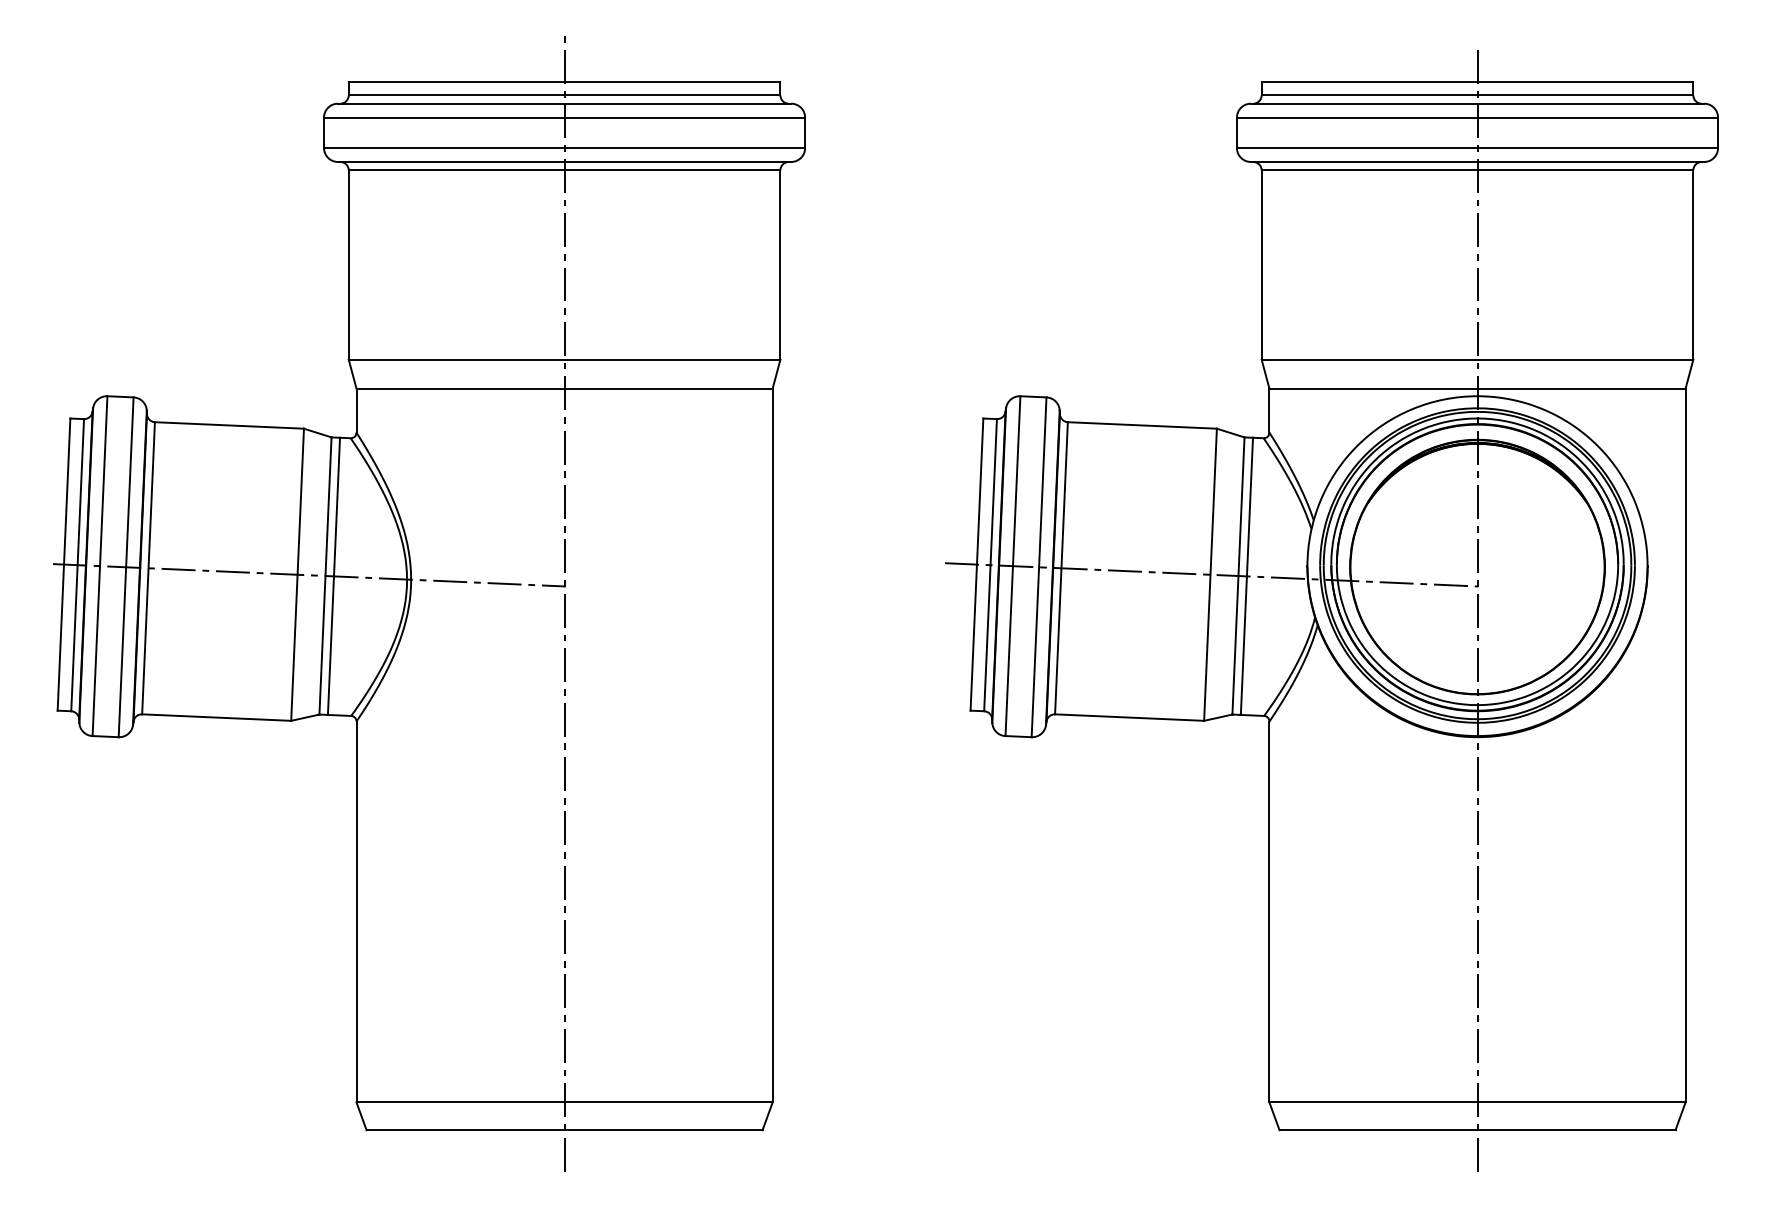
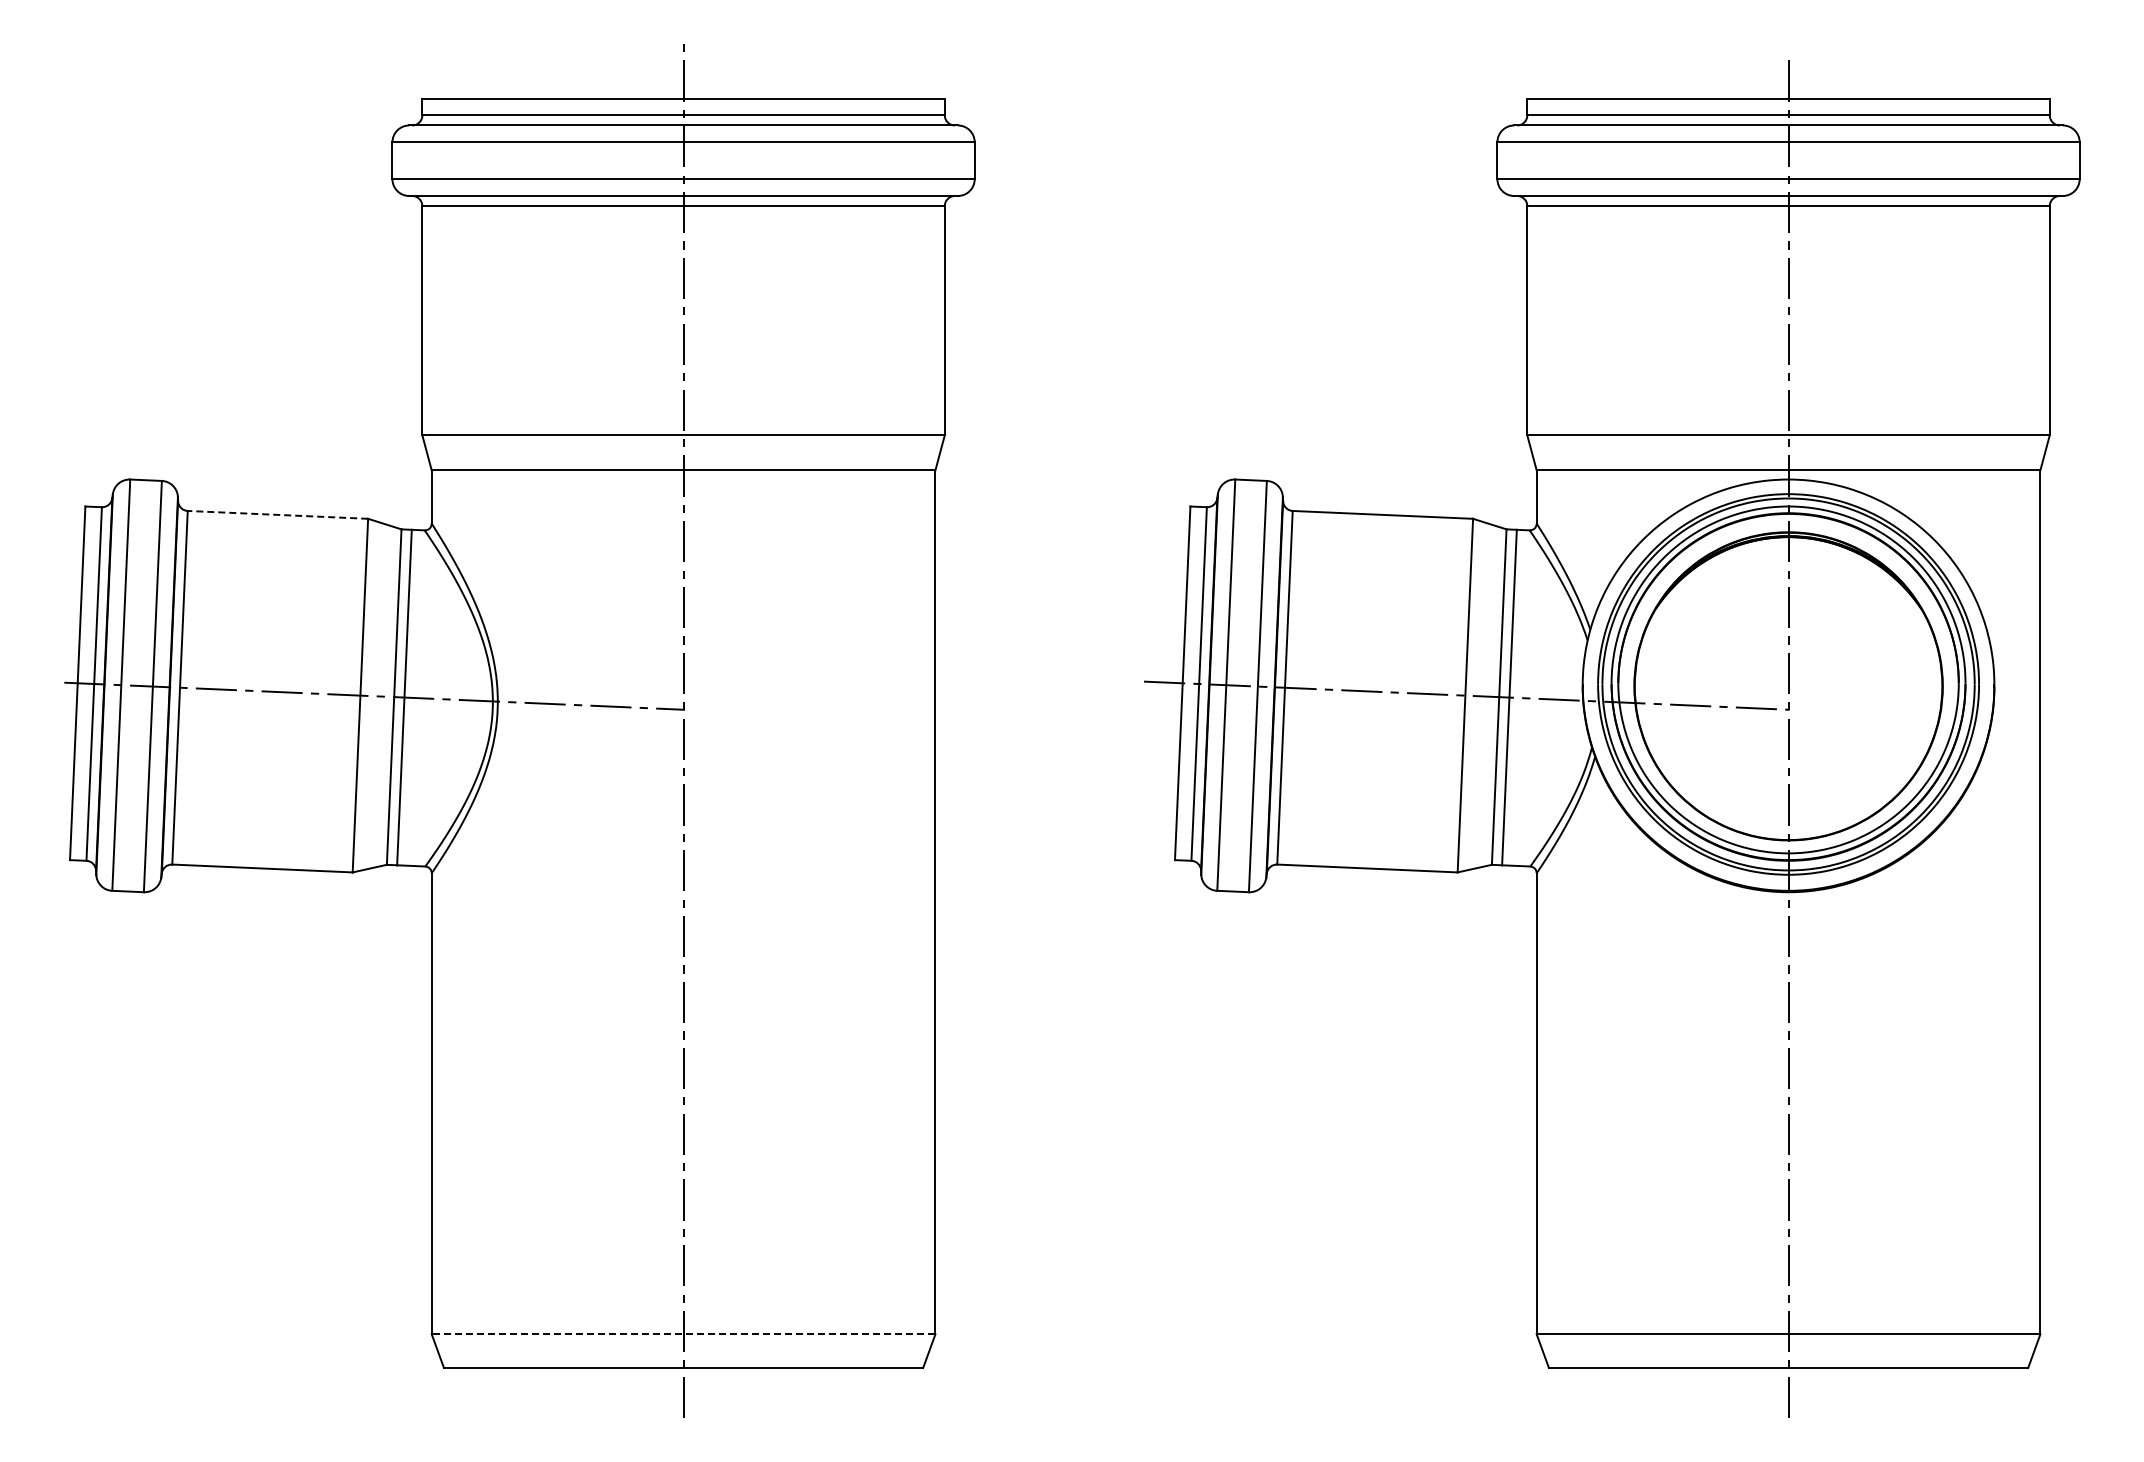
line: (229, 425) -> (277, 514), solid -> dashed
line: (564, 1102) -> (683, 1334), solid -> dashed

